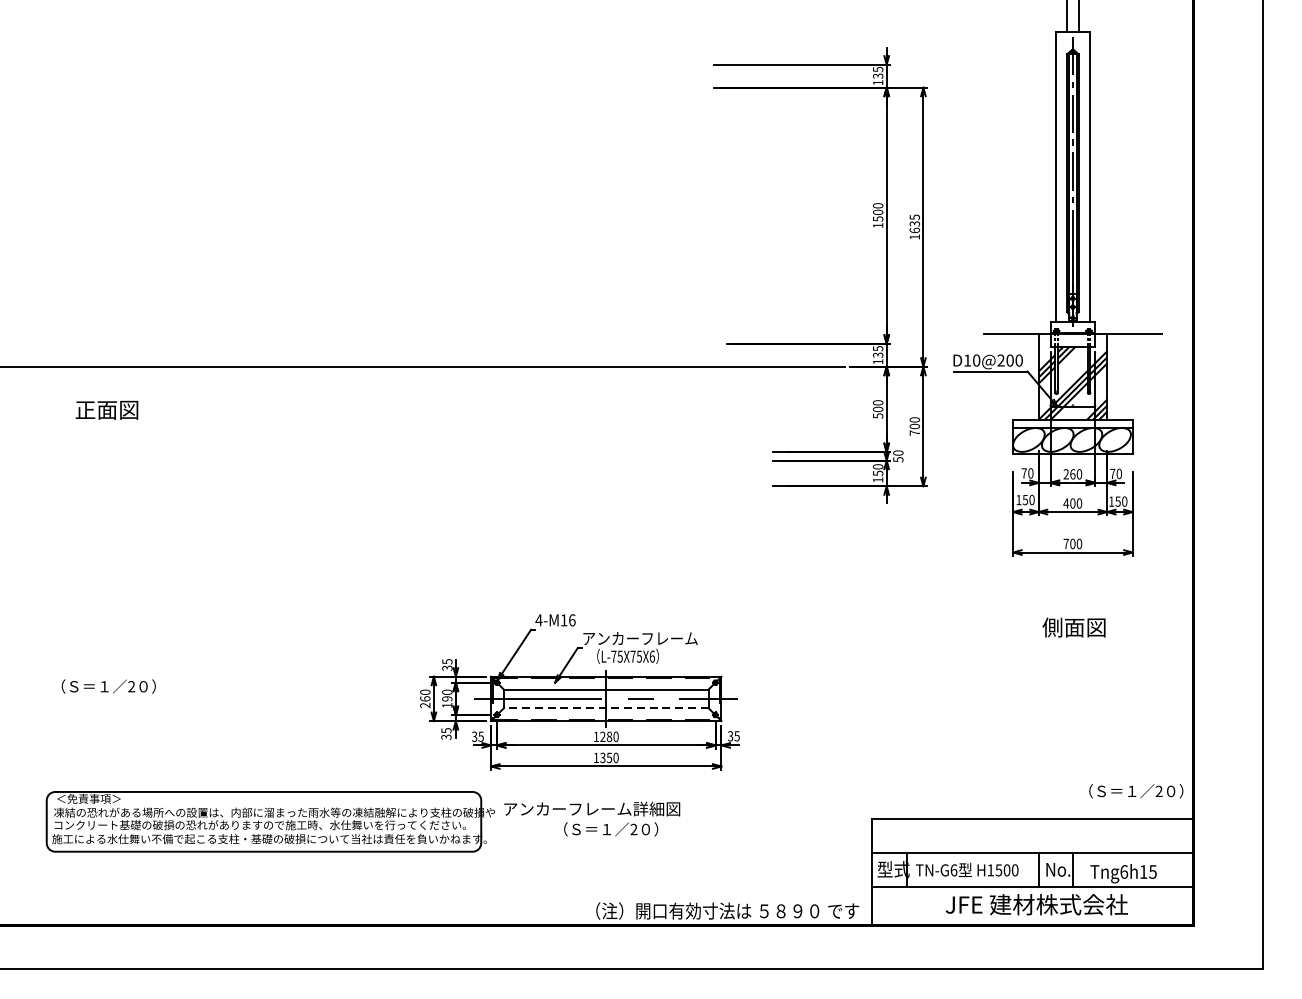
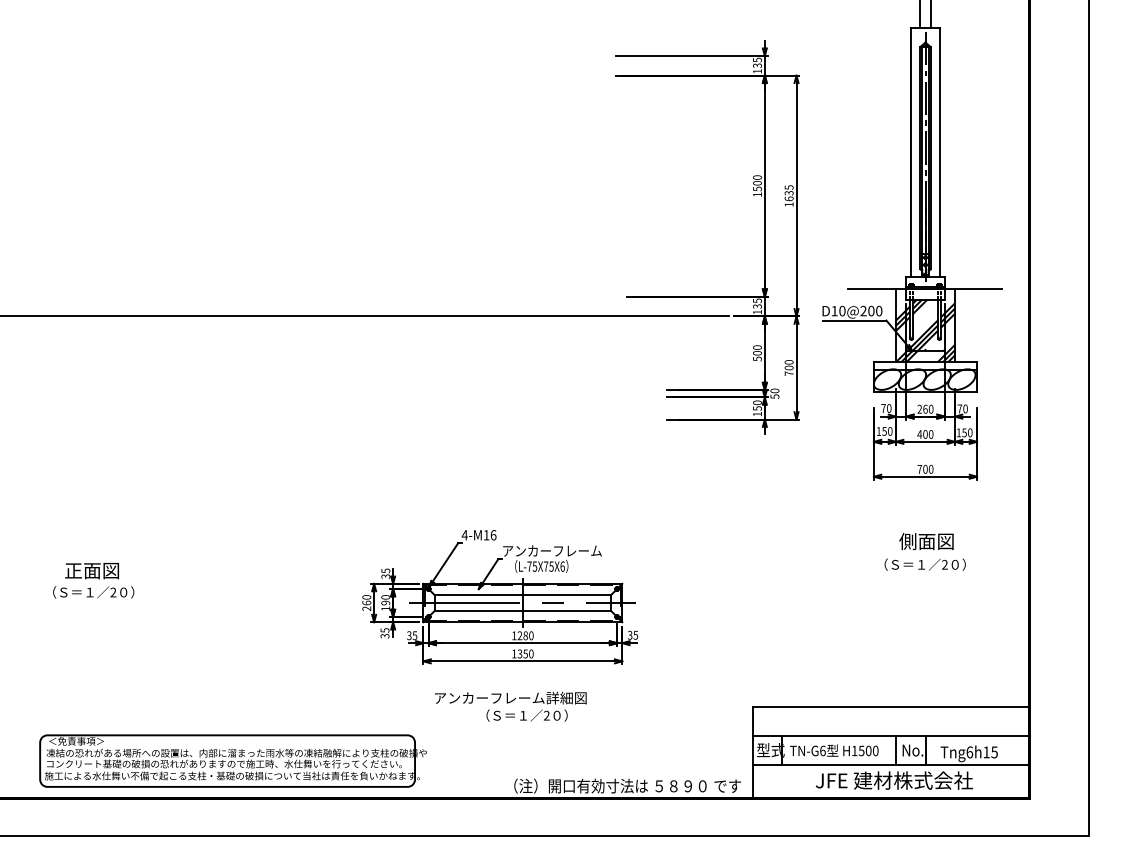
text: (106, 410) -> (91, 571), moved
line: (605, 708) -> (522, 611), dashed -> solid
text: (1135, 790) -> (924, 564), moved
part: (269, 821) -> (232, 760), moved

